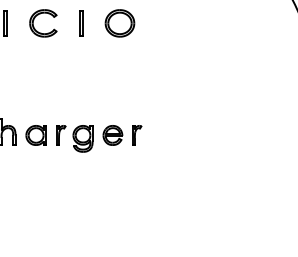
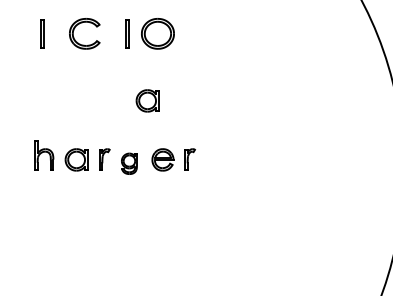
part: (119, 23) -> (157, 33), moved
part: (99, 82) -> (147, 100), added
part: (83, 138) -> (129, 163), size x0.7

